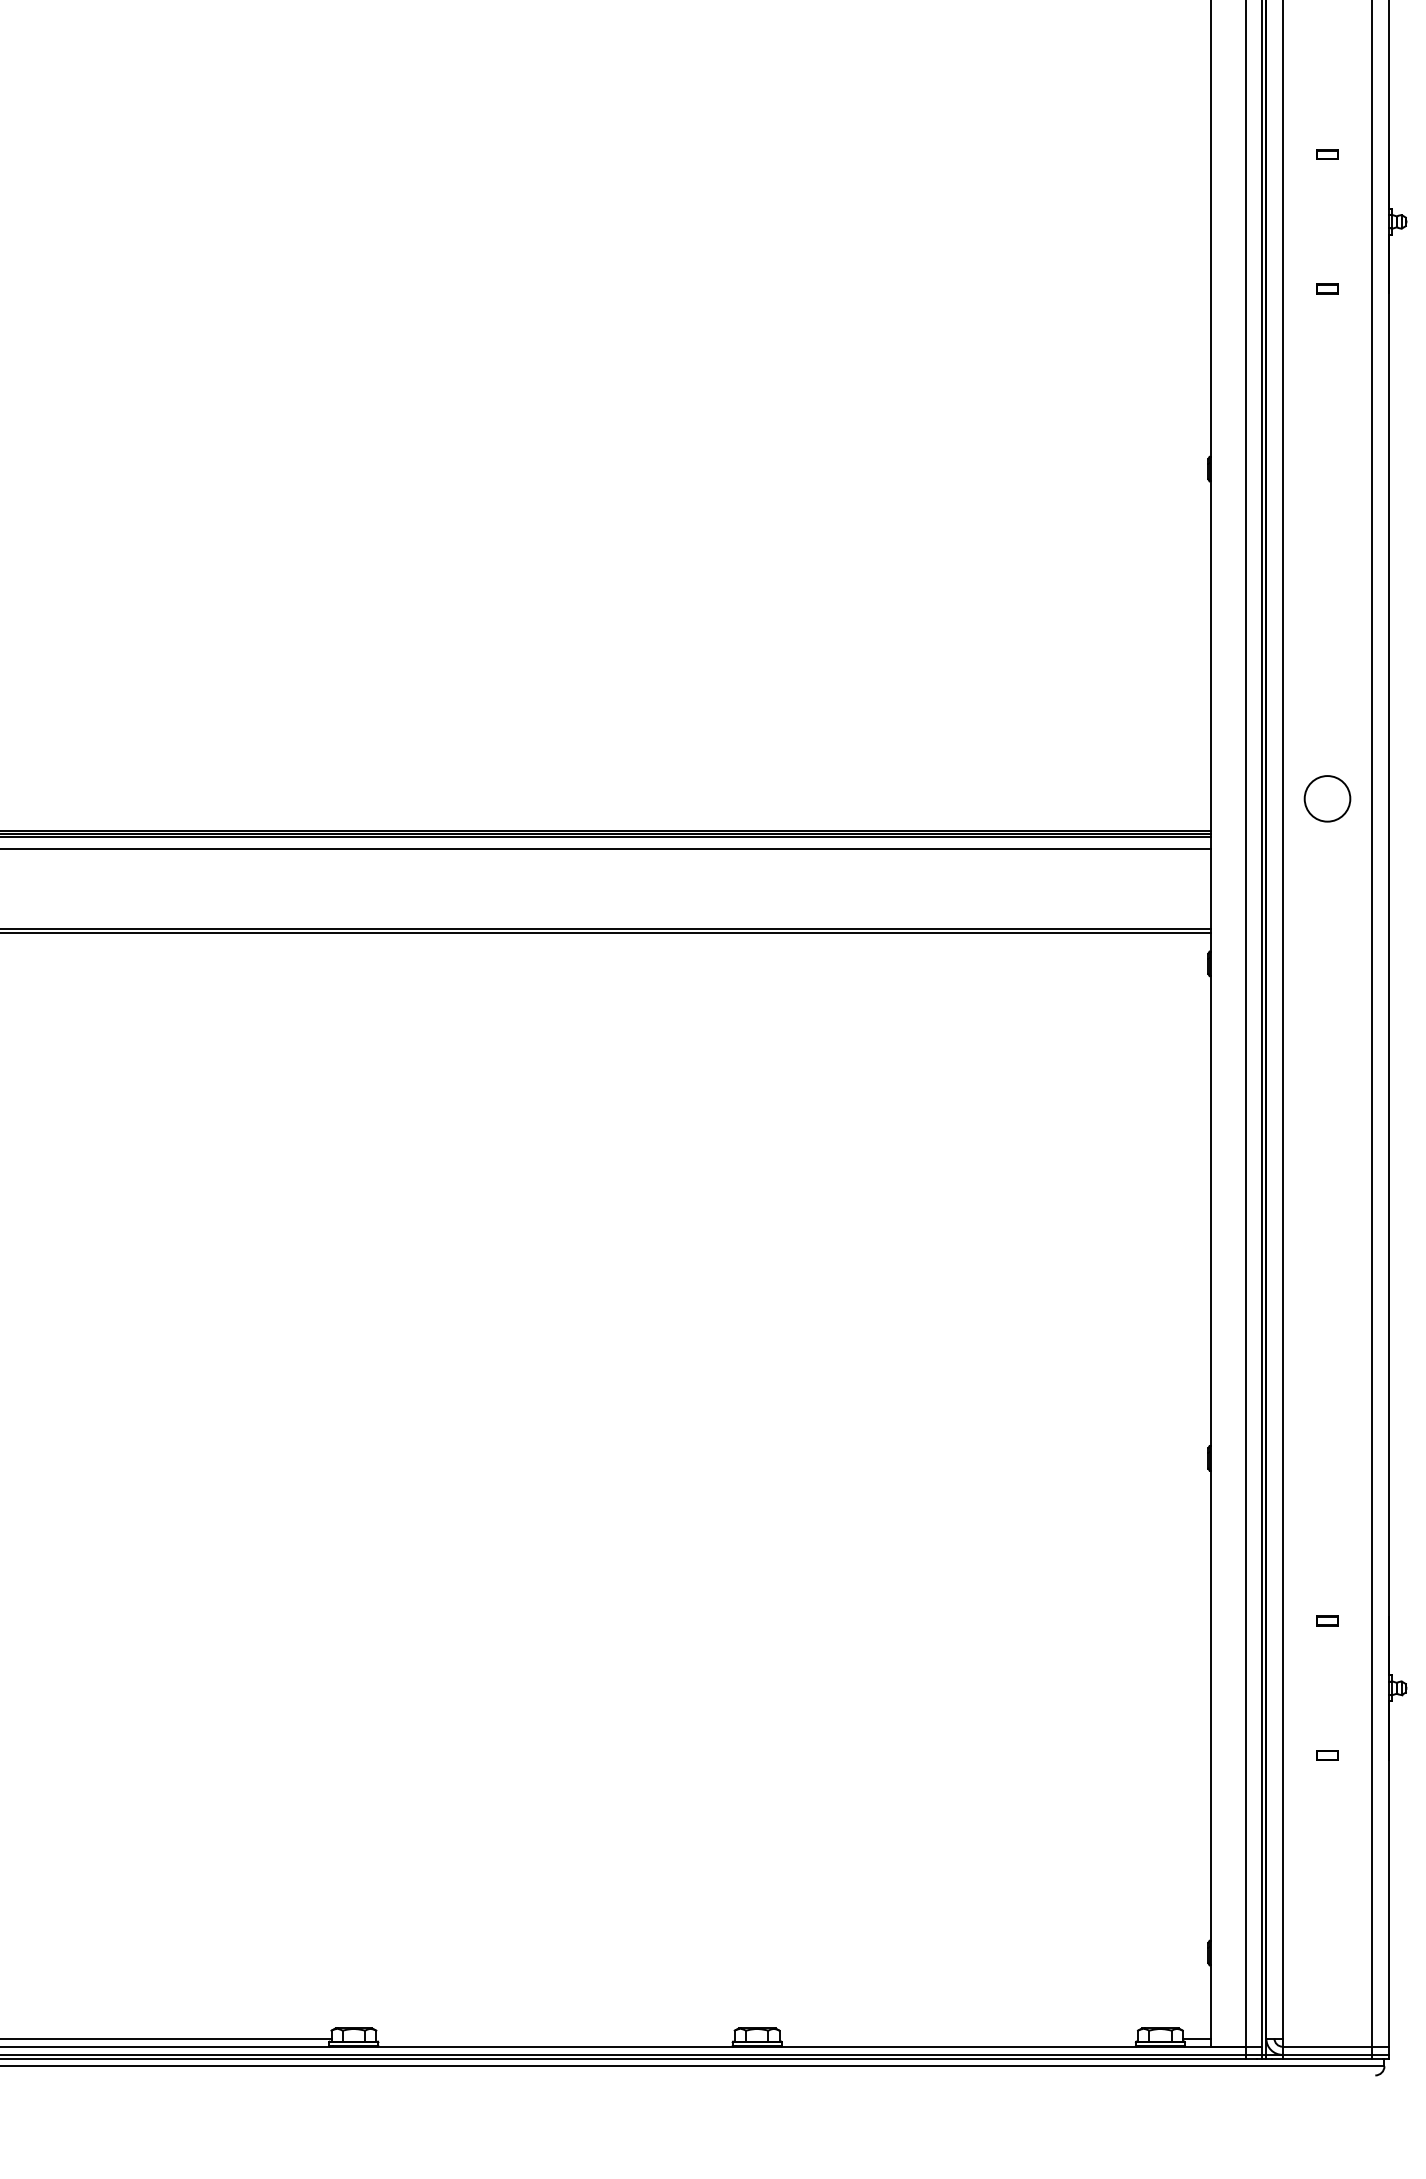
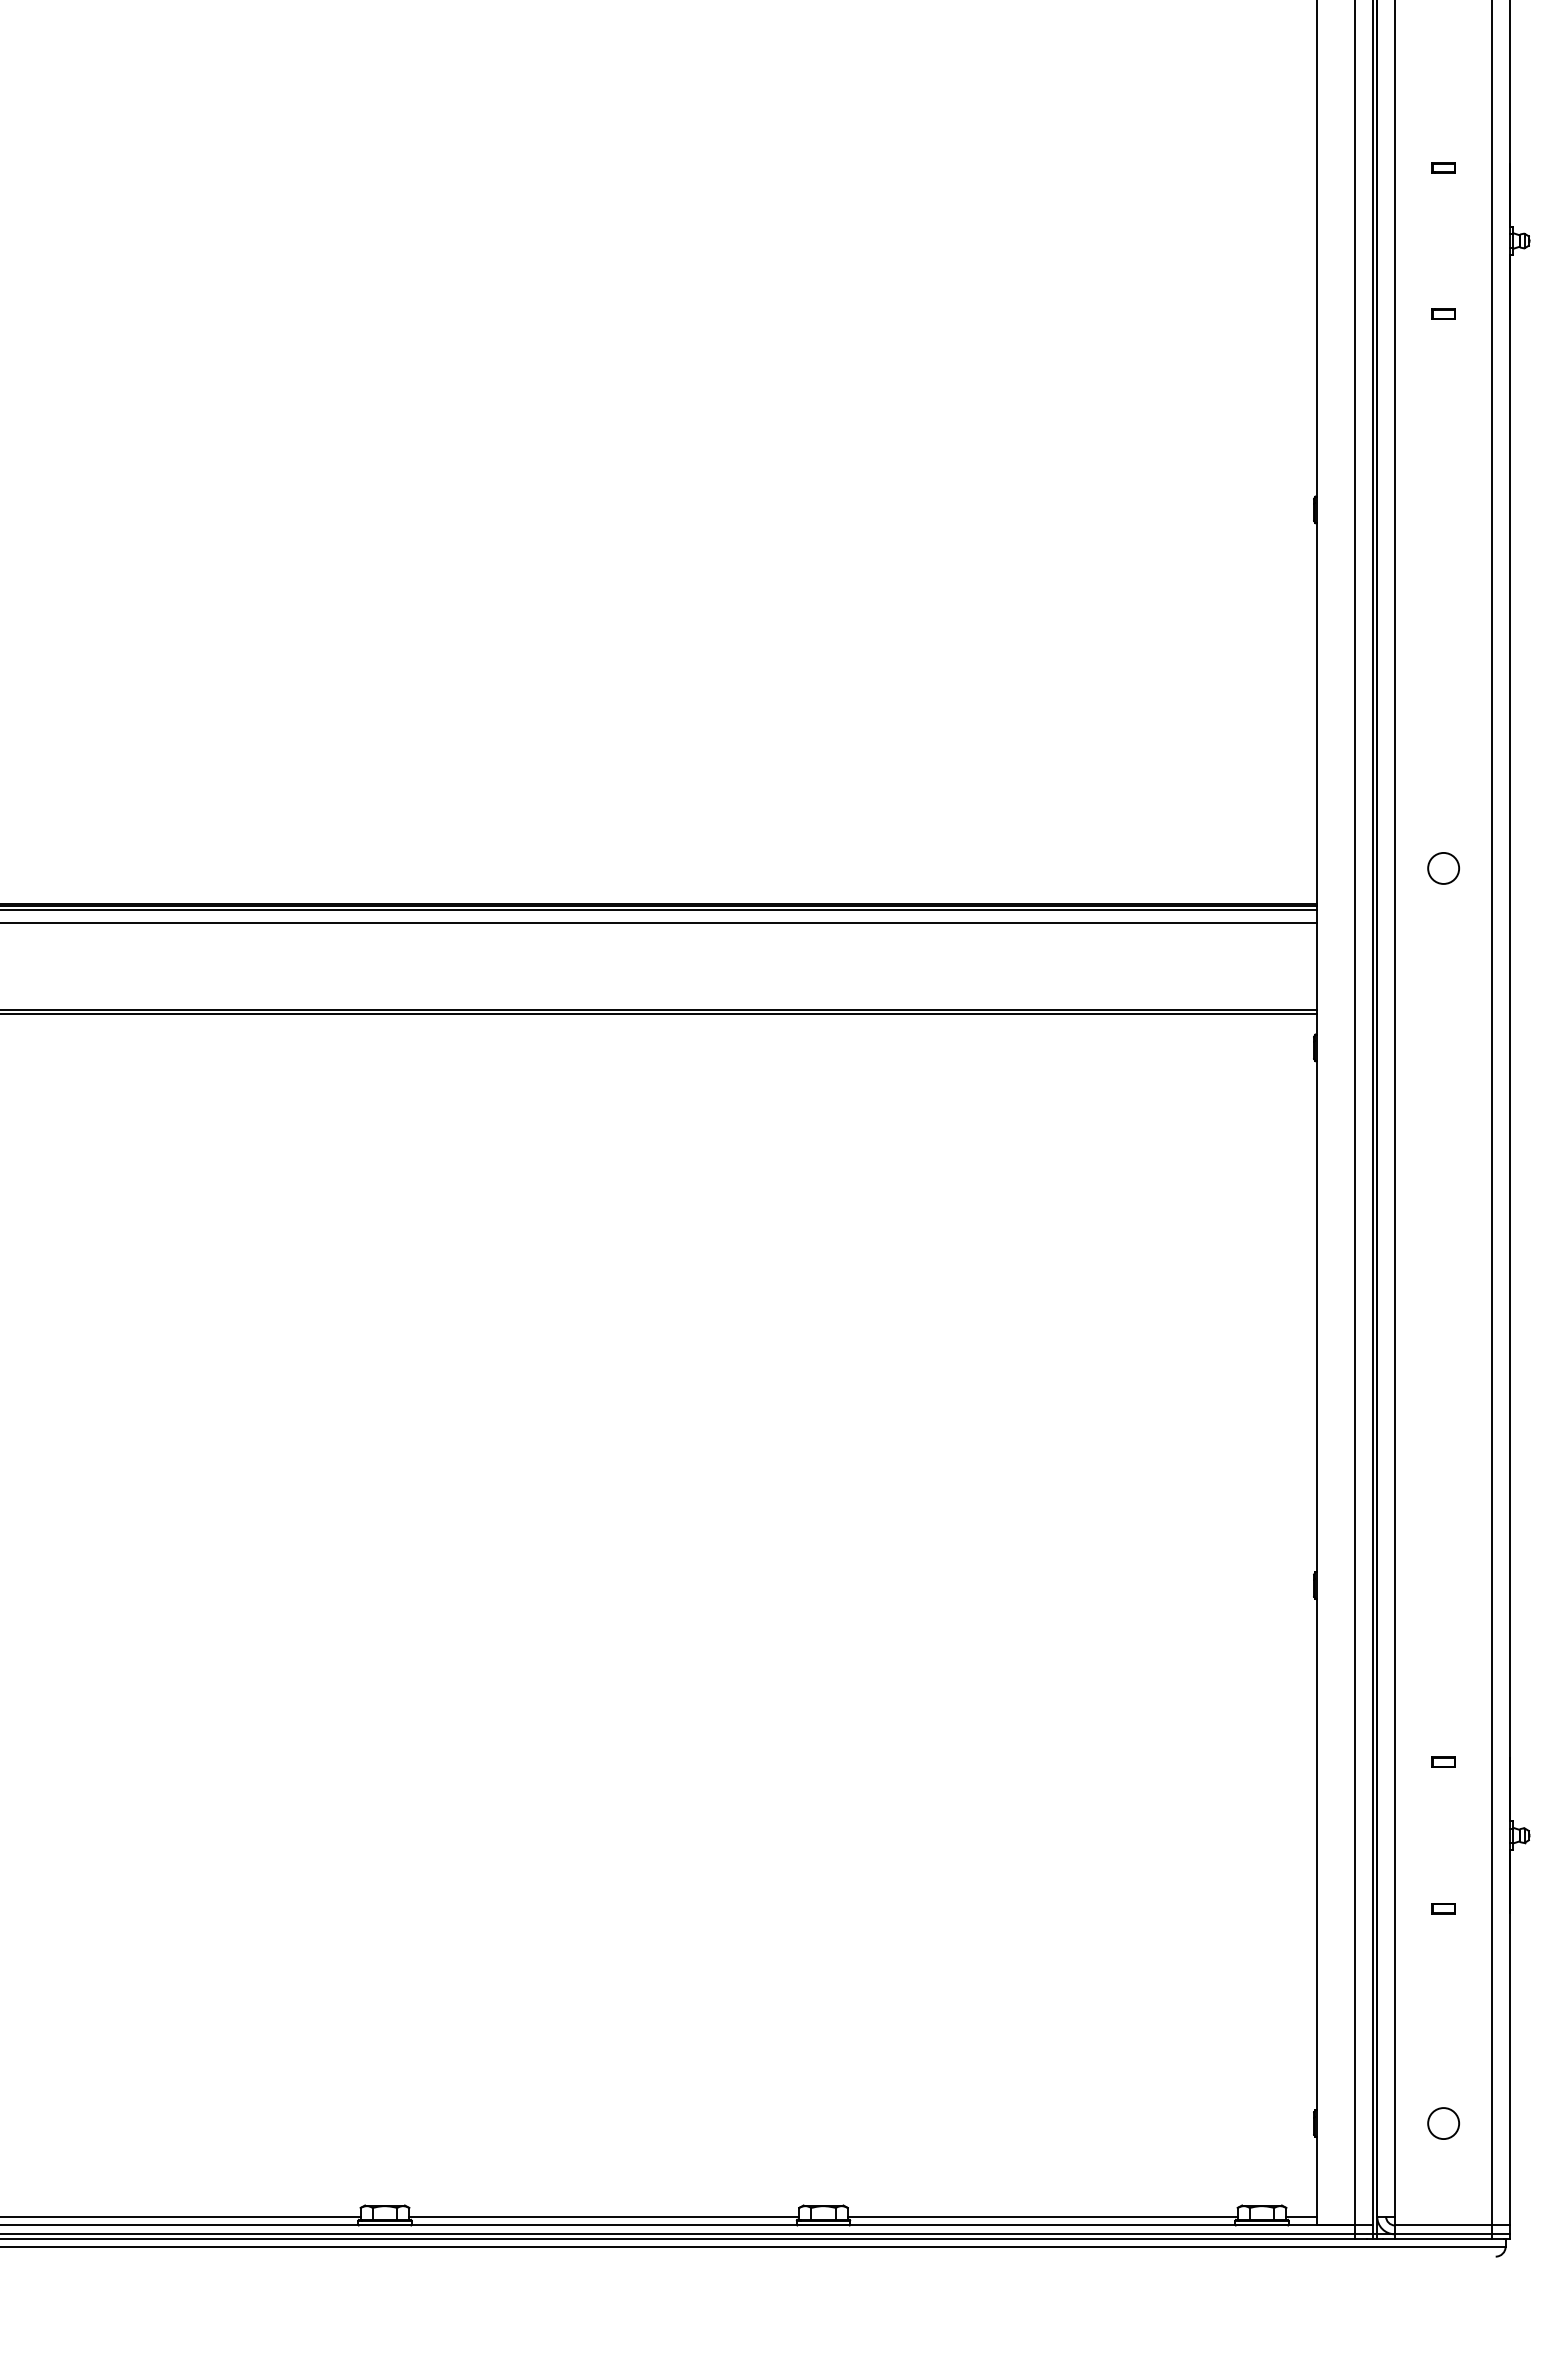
circle: (1327, 798) -> (1443, 868), size x0.62
circle: (1327, 1953) -> (1443, 2123), added
line: (555, 2038) -> (604, 2216), added
line: (958, 2038) -> (1042, 2216), added

